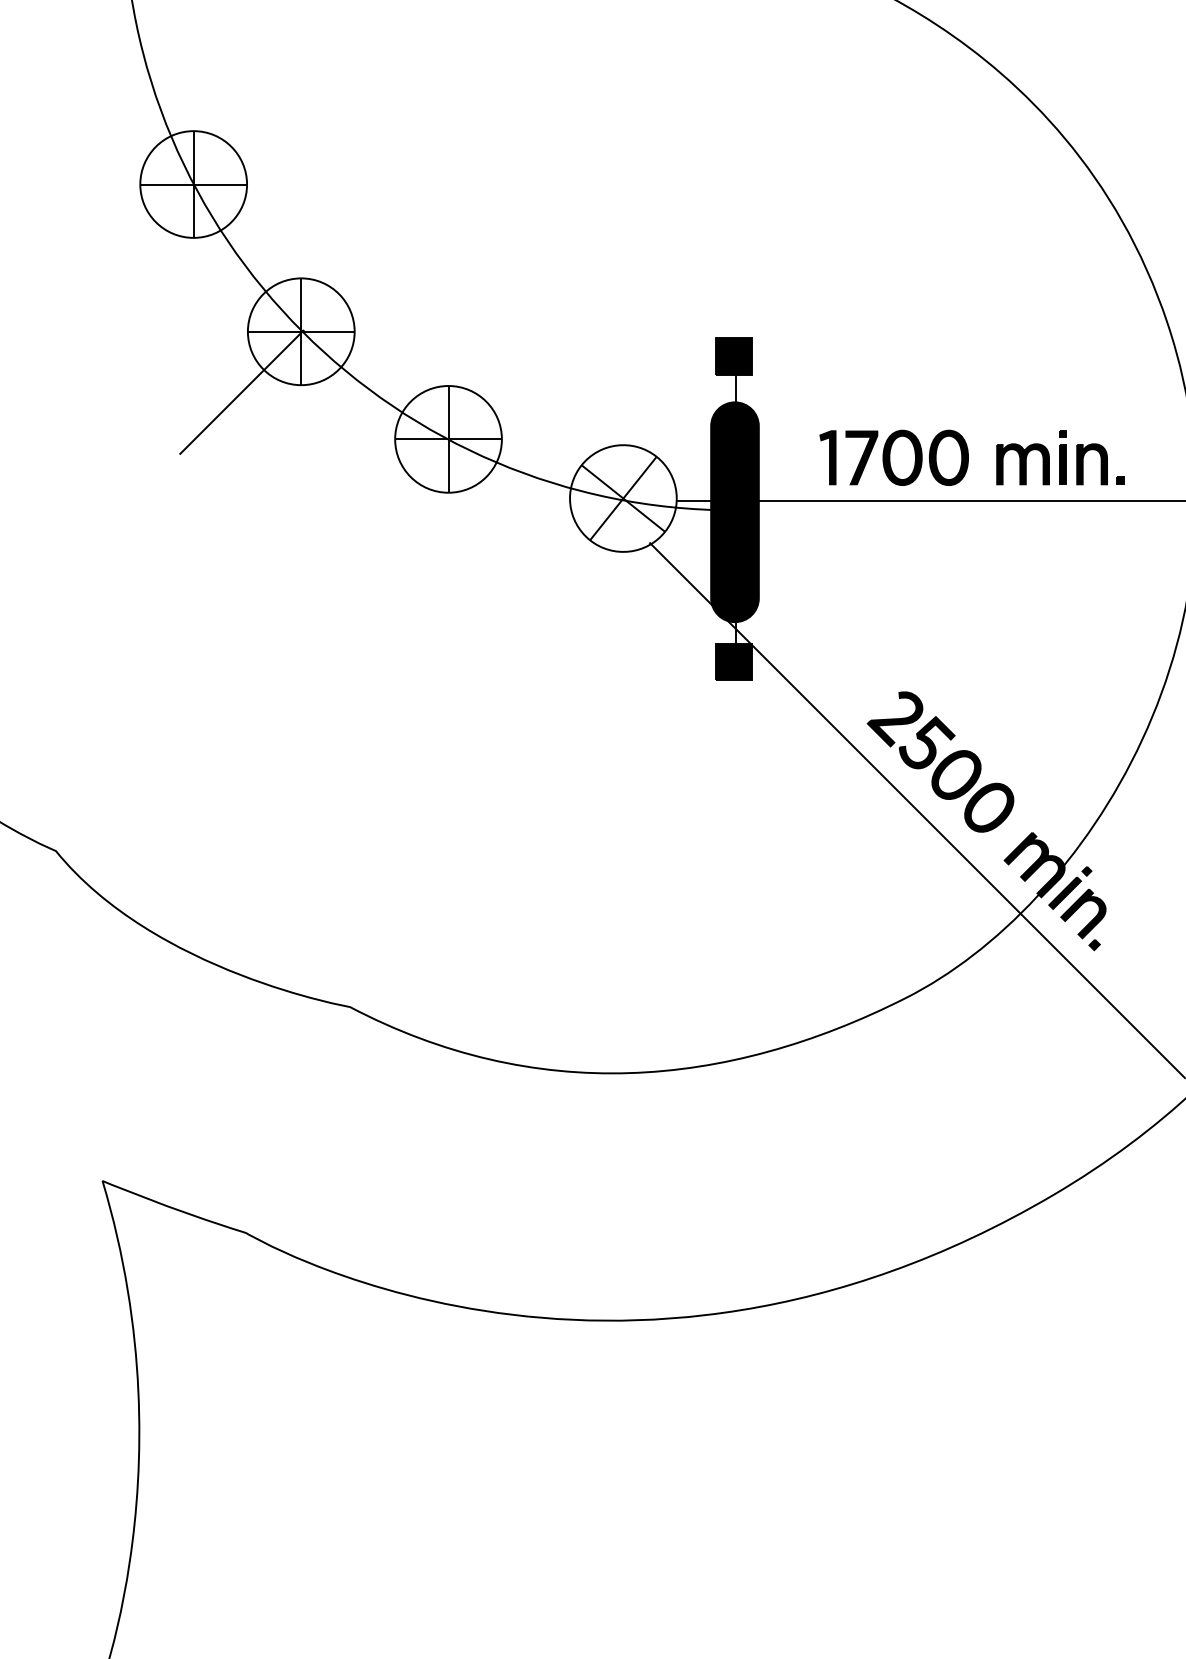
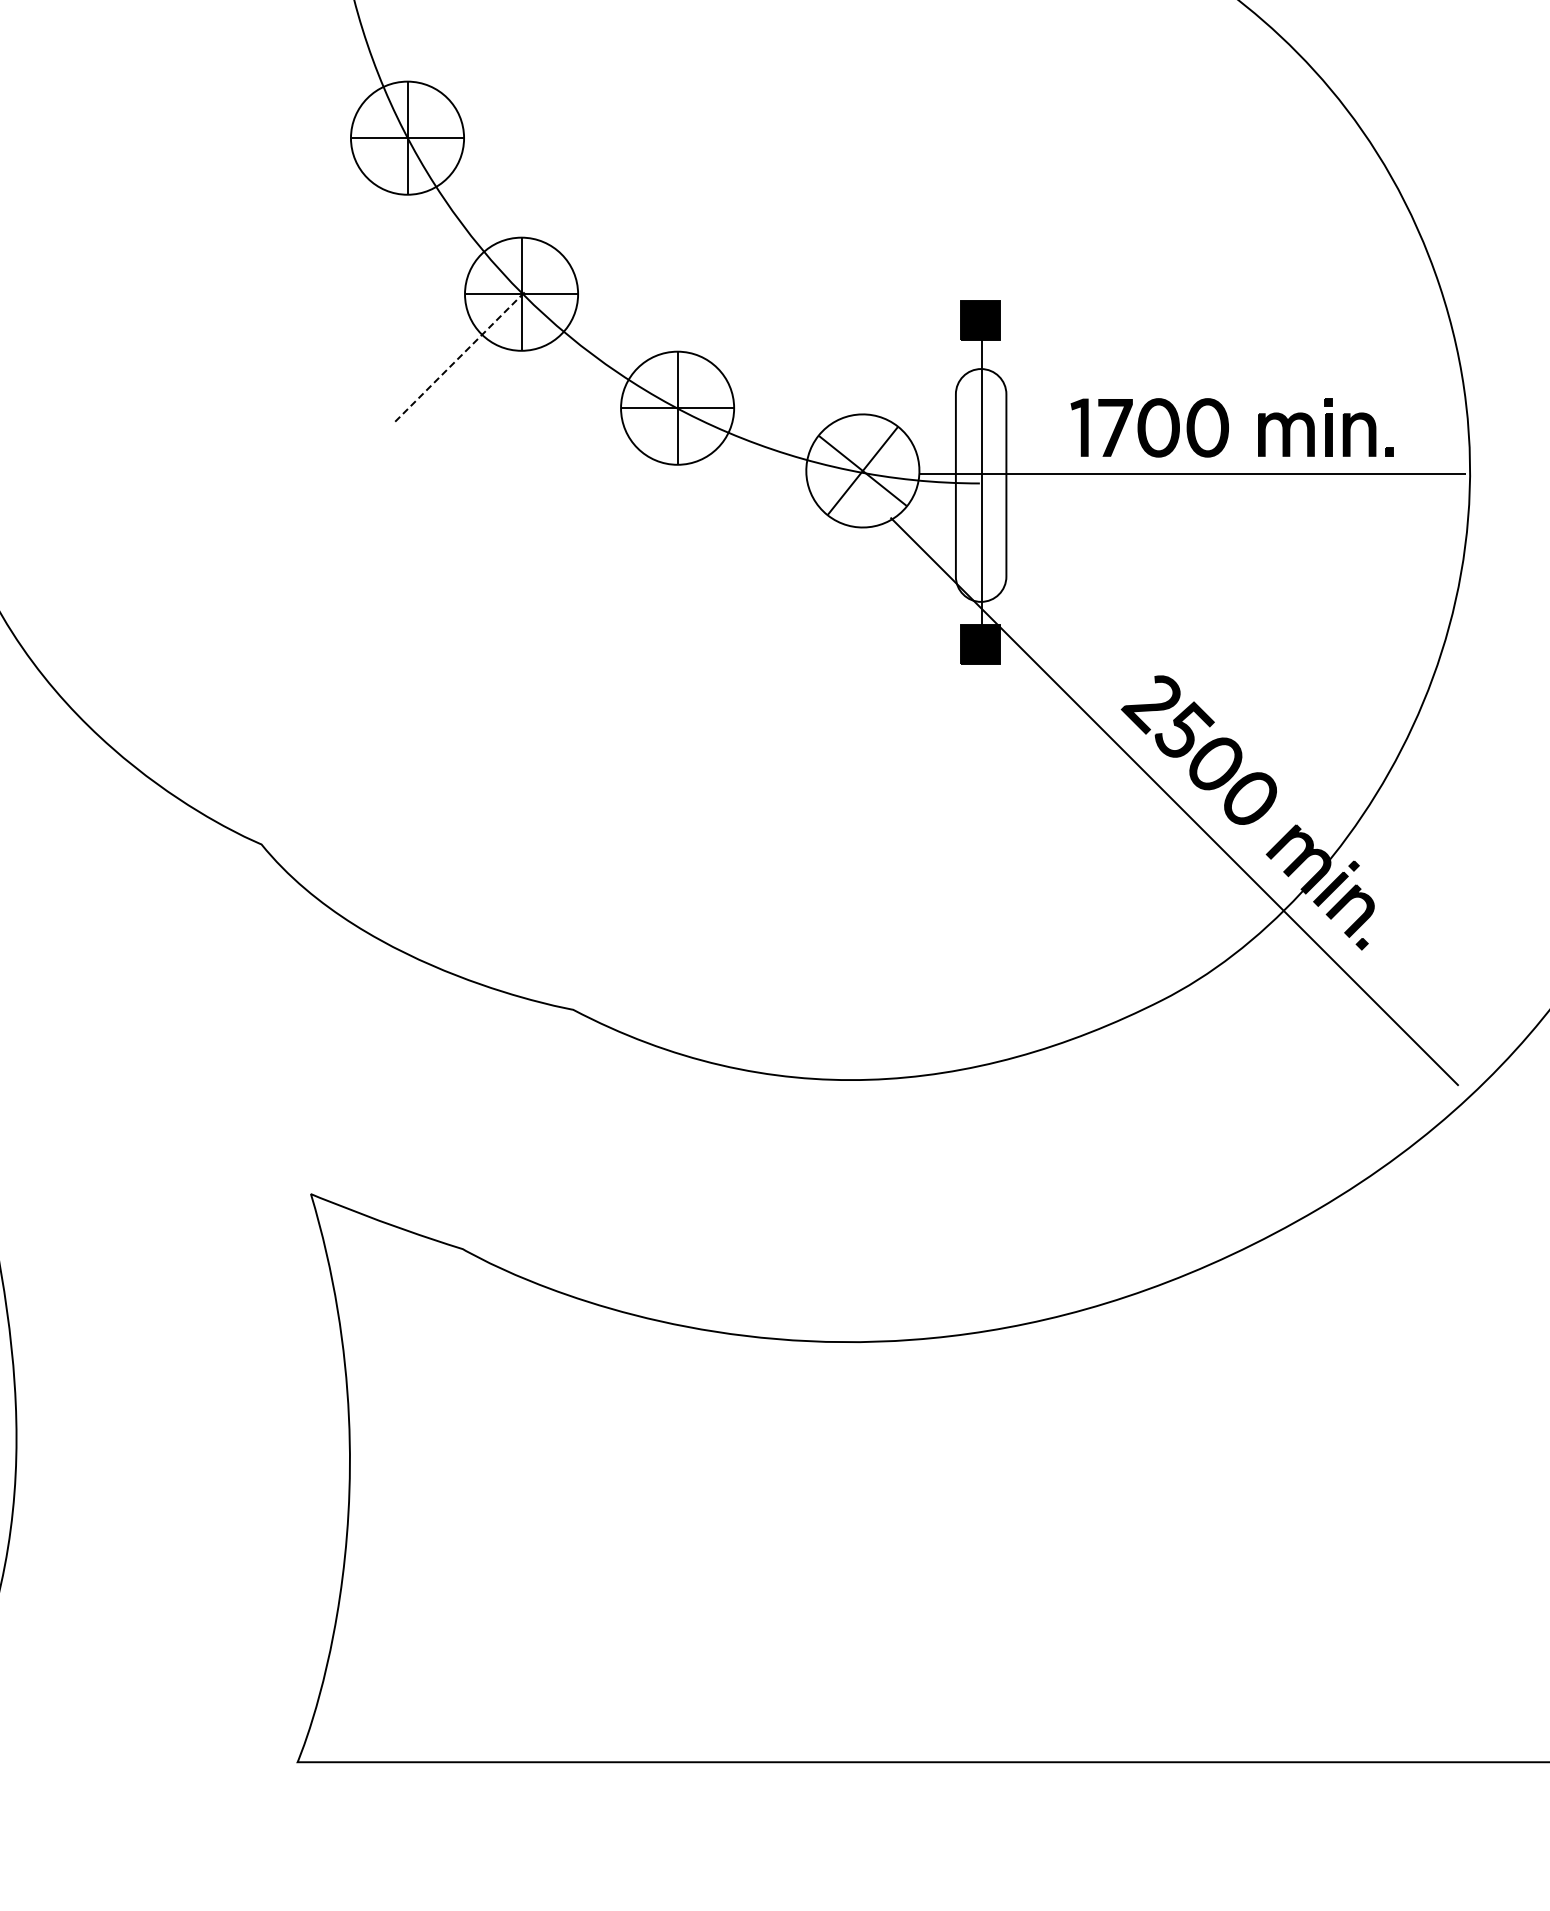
line: (241, 392) -> (458, 358), solid -> dashed
fill: (734, 512) -> (980, 485), removed

